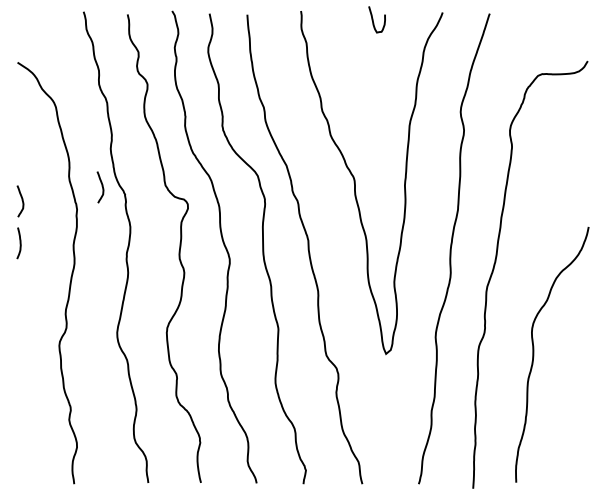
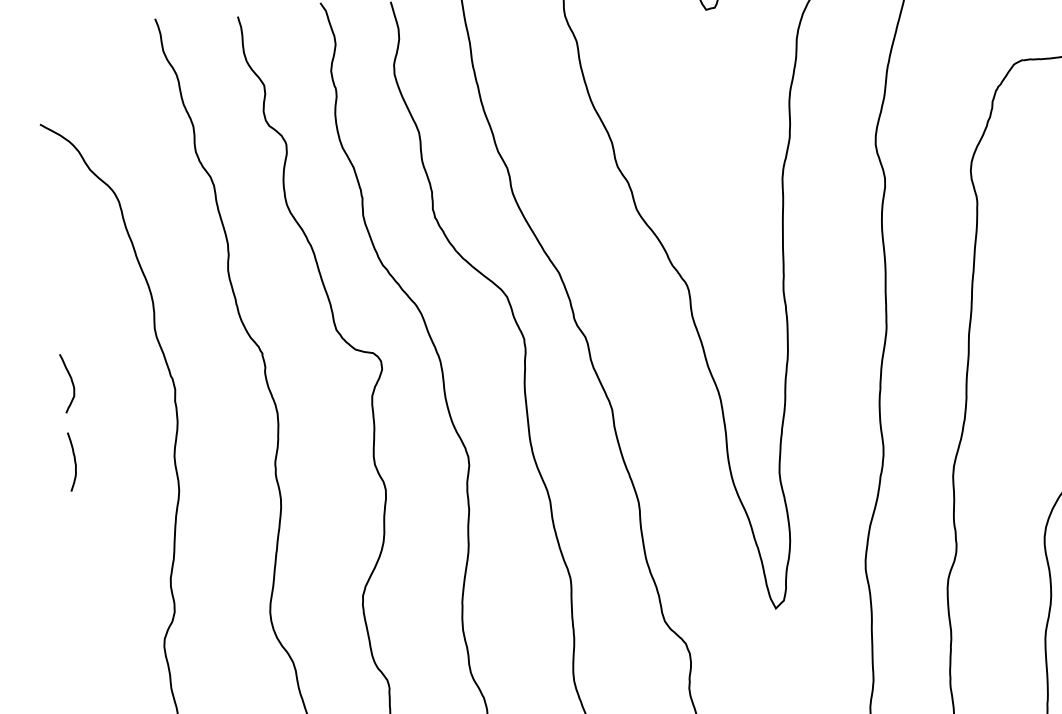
curve: (101, 186) -> (216, 342), removed

